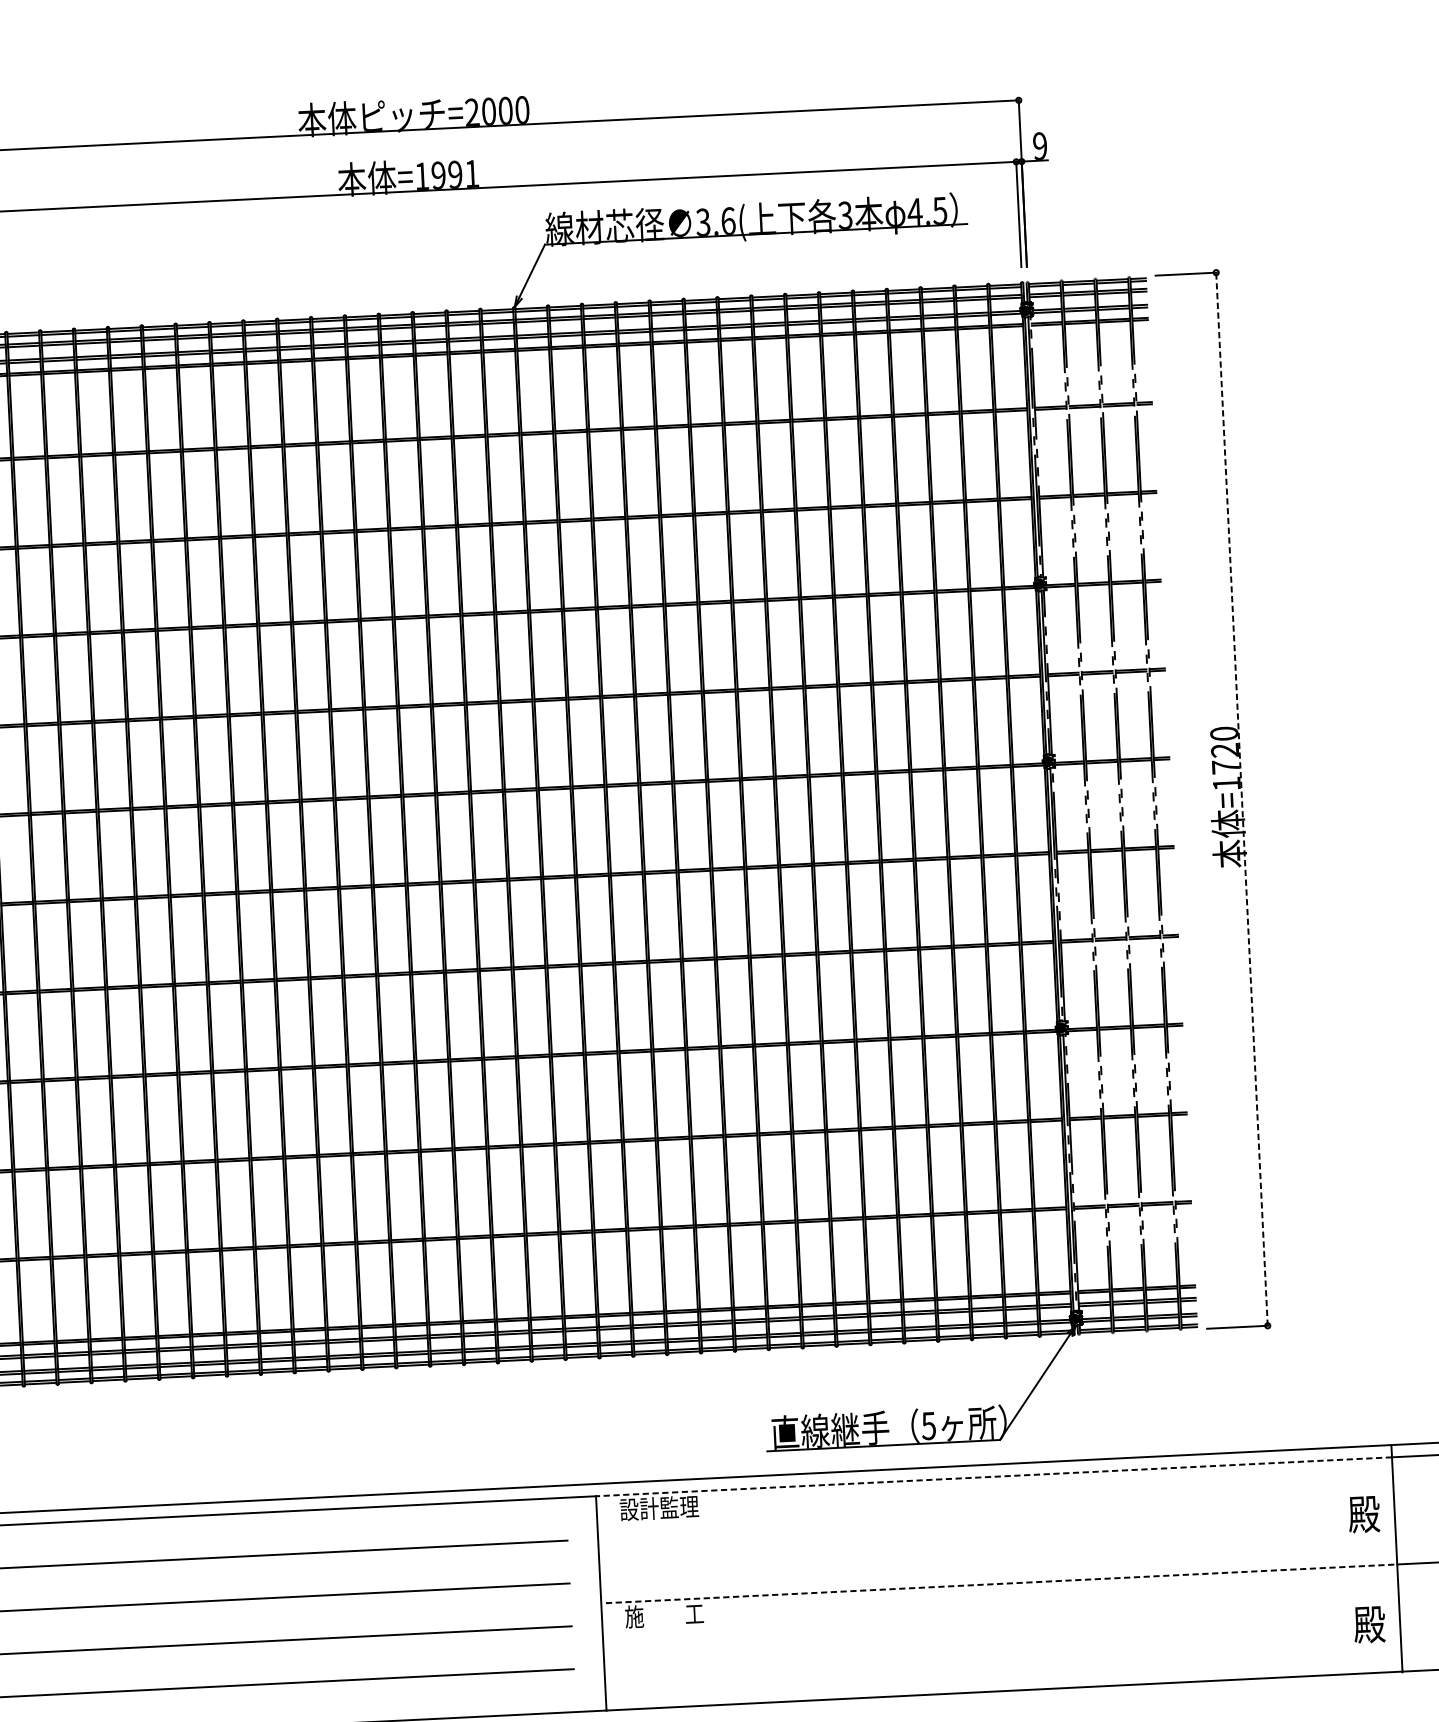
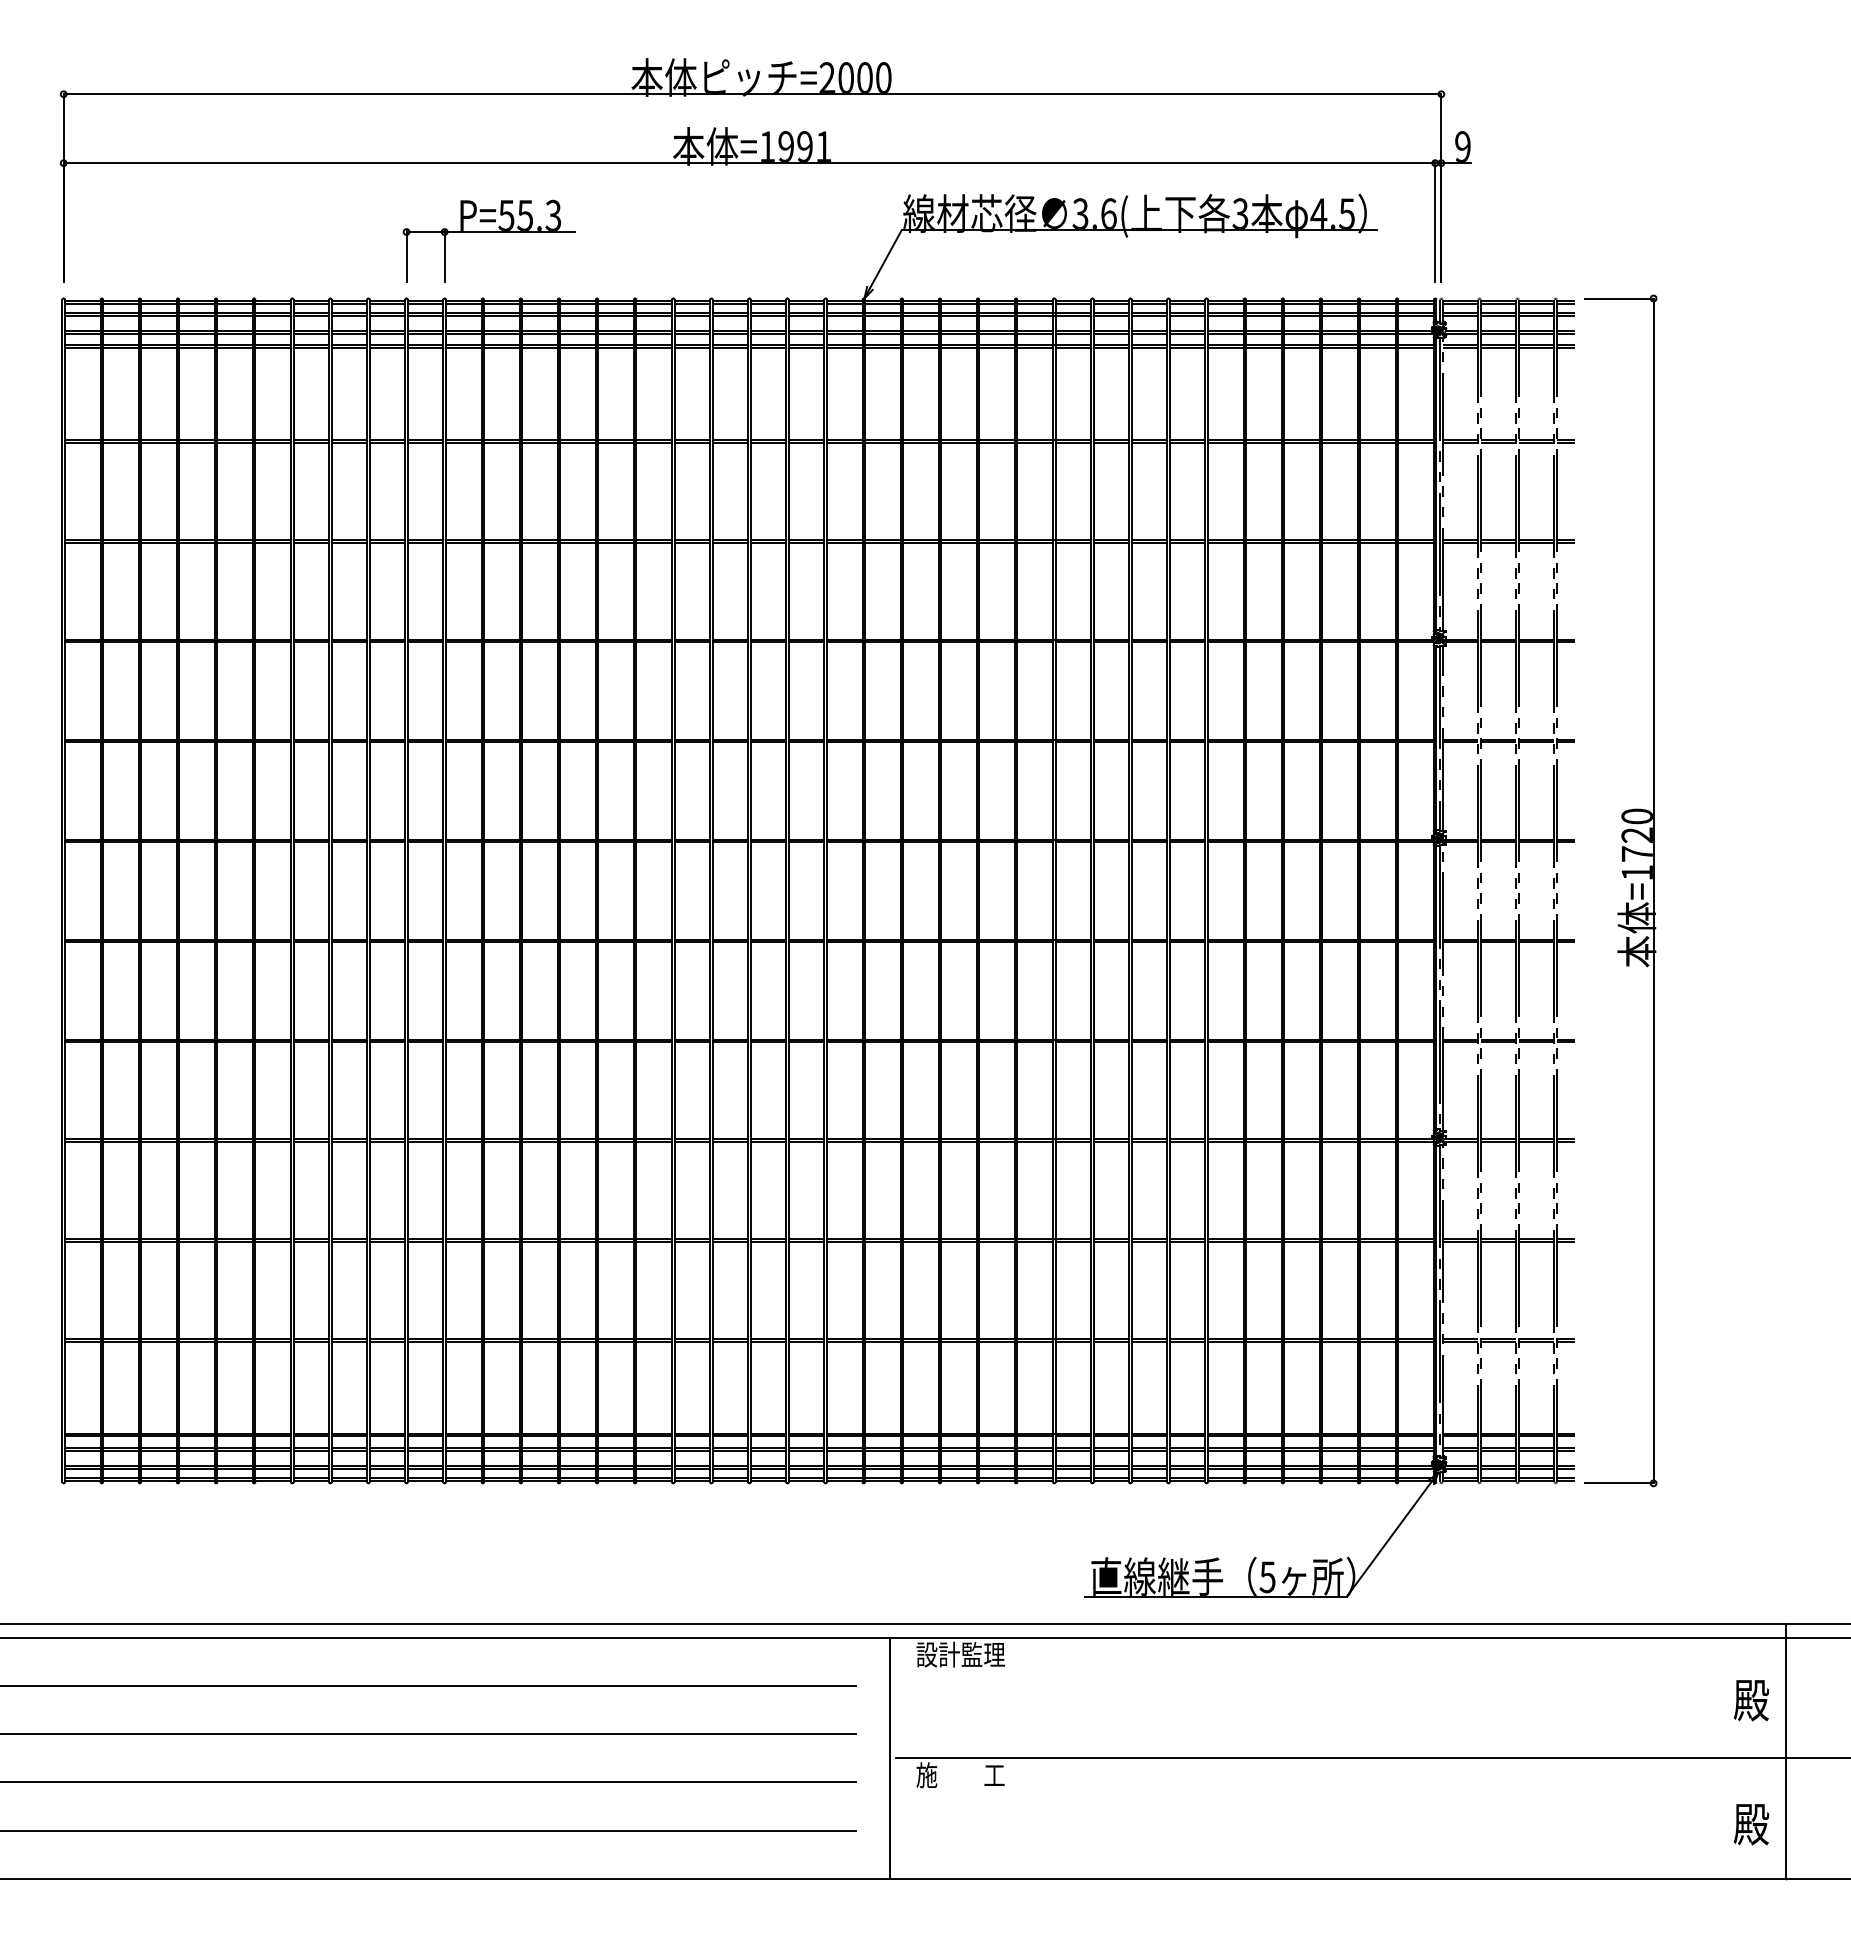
part: (177, 264) -> (488, 232), added
line: (1241, 798) -> (1653, 890), dashed -> solid
line: (994, 1476) -> (1338, 1637), dashed -> solid
line: (1002, 1583) -> (1341, 1758), dashed -> solid

